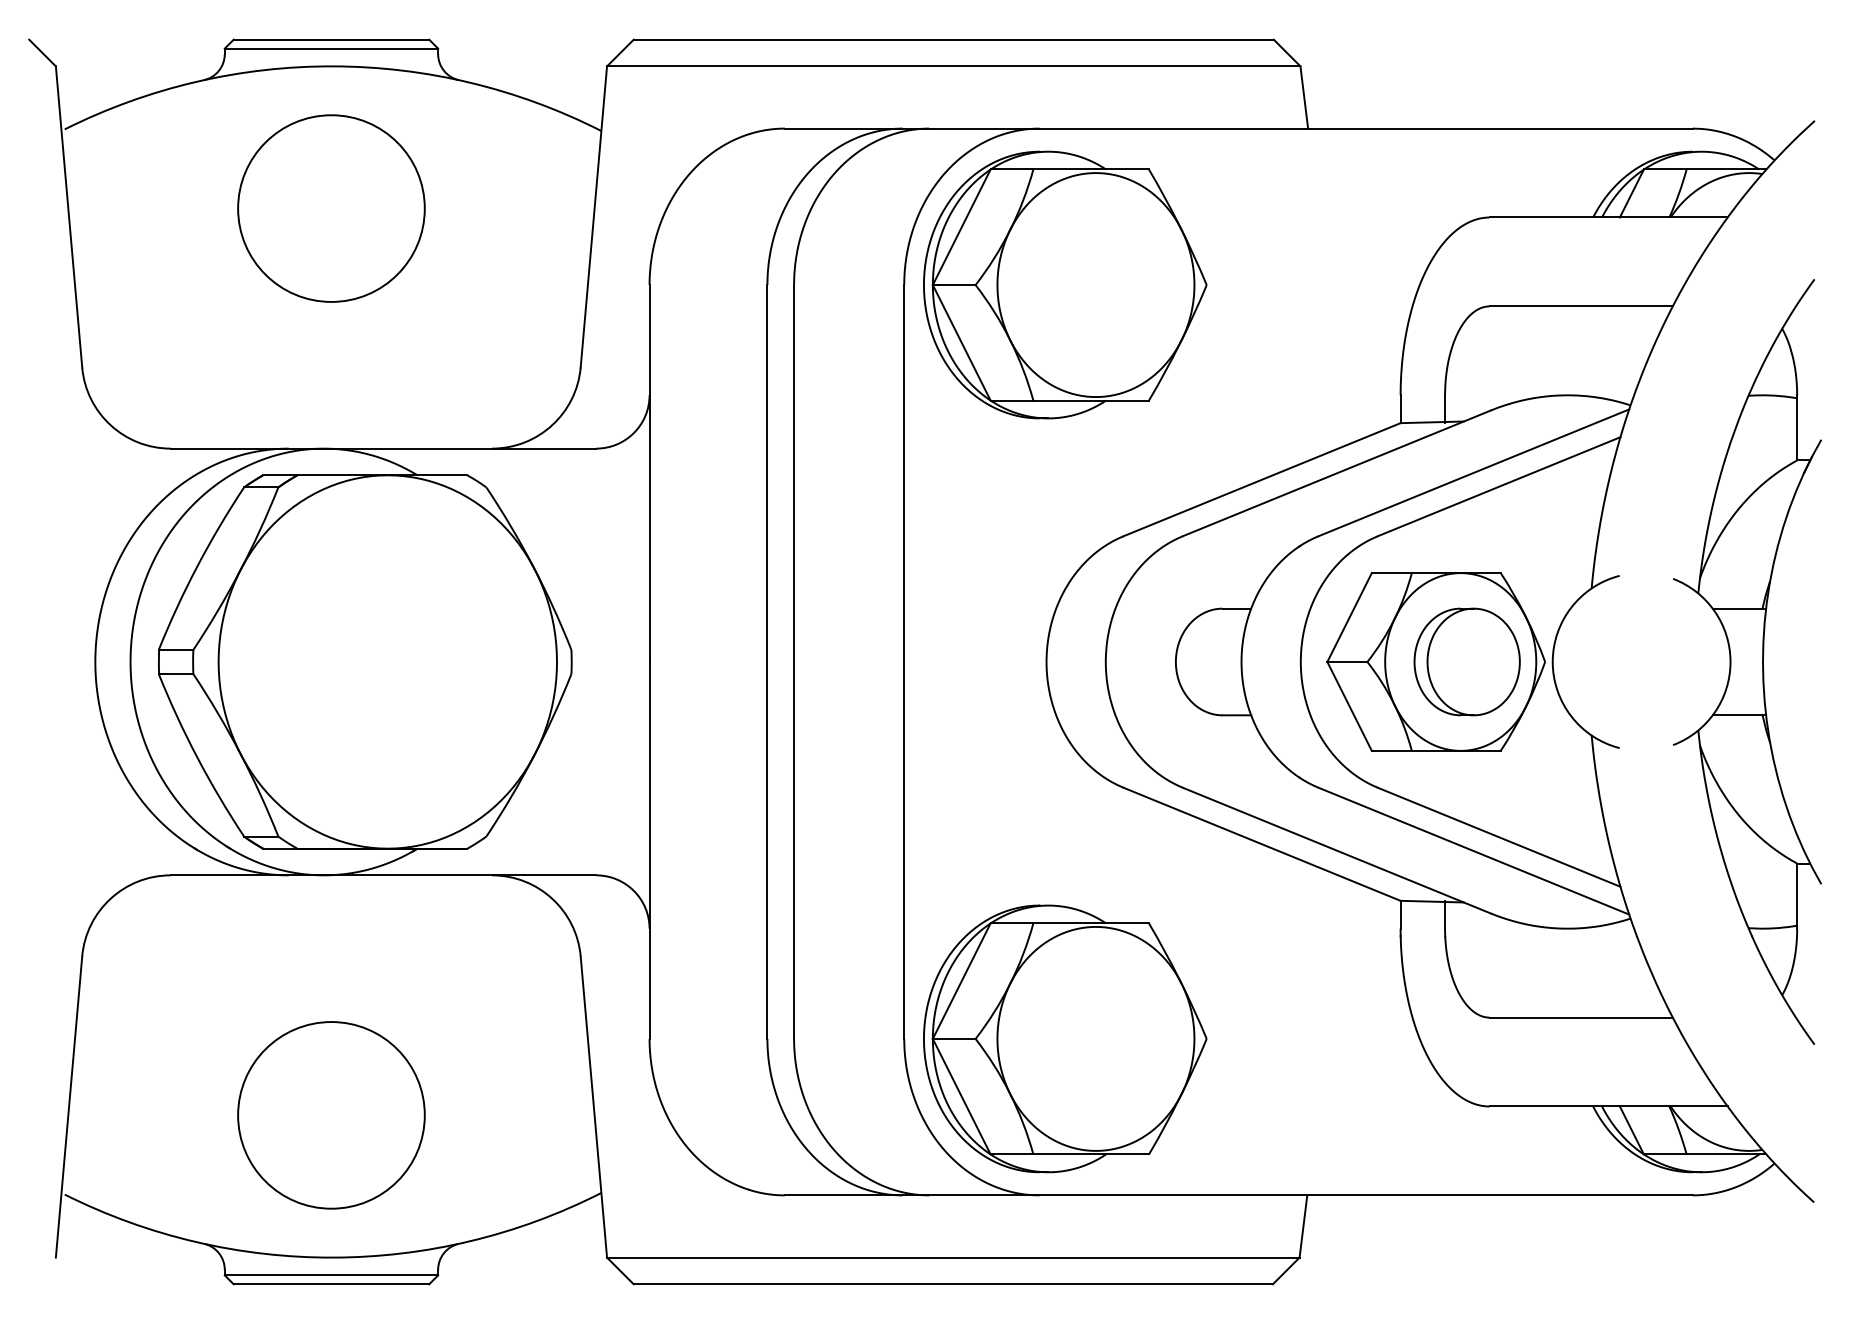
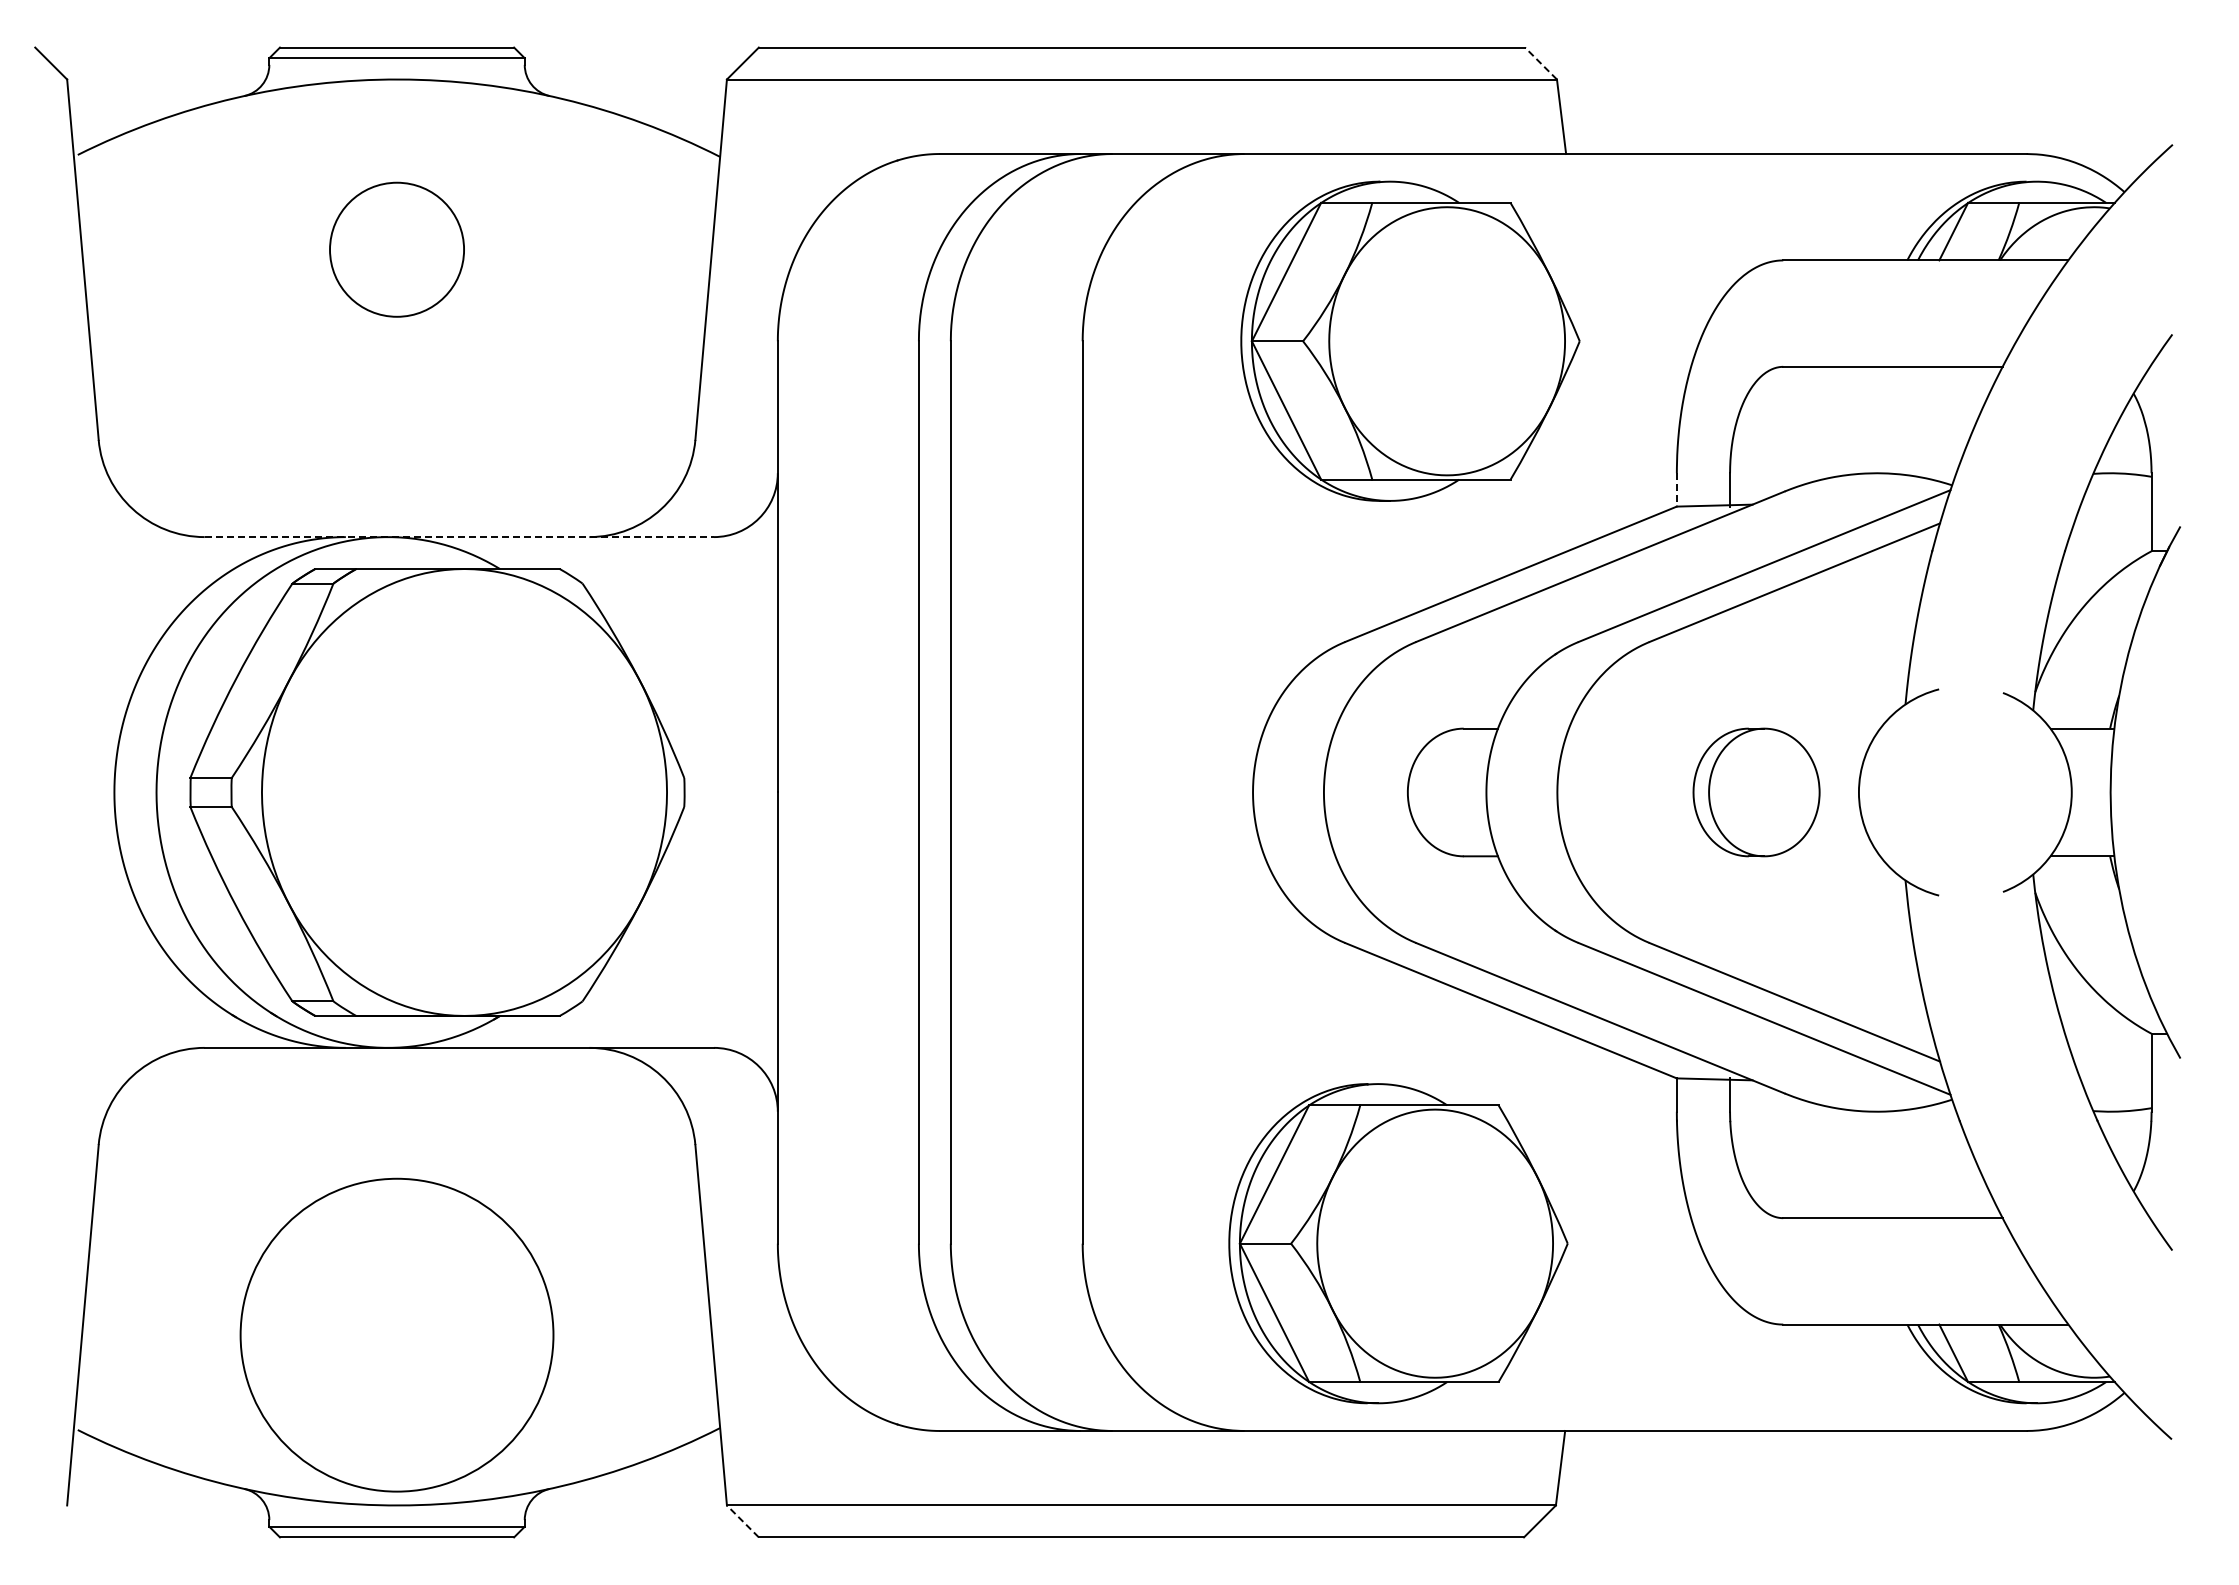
line: (1287, 52) -> (1541, 63), solid -> dashed
circle: (331, 208) -> (396, 249), size x0.6
part: (1065, 284) -> (1410, 340), moved
line: (1400, 408) -> (1676, 489), solid -> dashed
line: (383, 448) -> (459, 537), solid -> dashed
part: (1436, 662) -> (1719, 792), removed
part: (1065, 1038) -> (1398, 1243), moved
circle: (331, 1114) -> (396, 1334), size x1.4
line: (620, 1271) -> (742, 1521), solid -> dashed

